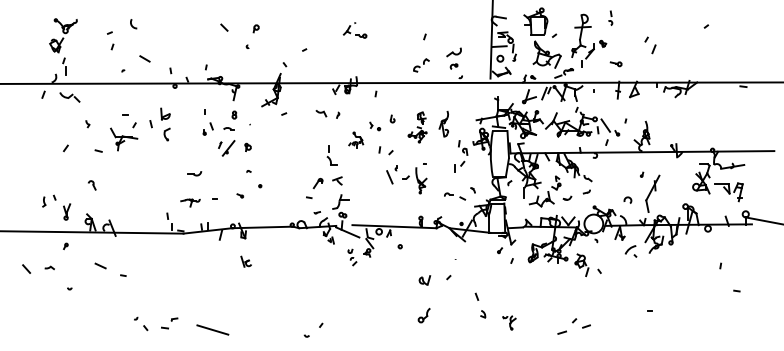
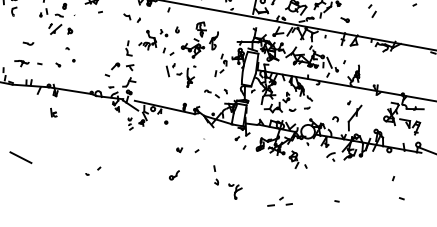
part: (417, 127) -> (194, 39), size x1.67
part: (355, 139) -> (148, 39), size x1.67
part: (424, 279) -> (179, 149), size x0.62
part: (509, 322) -> (234, 191), size x1.43

